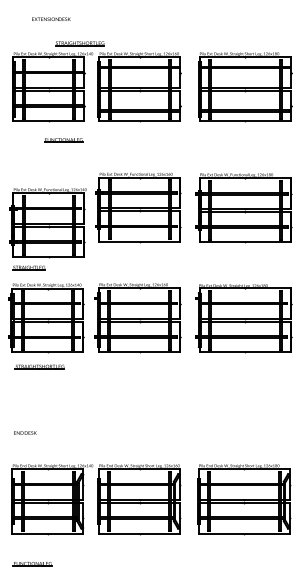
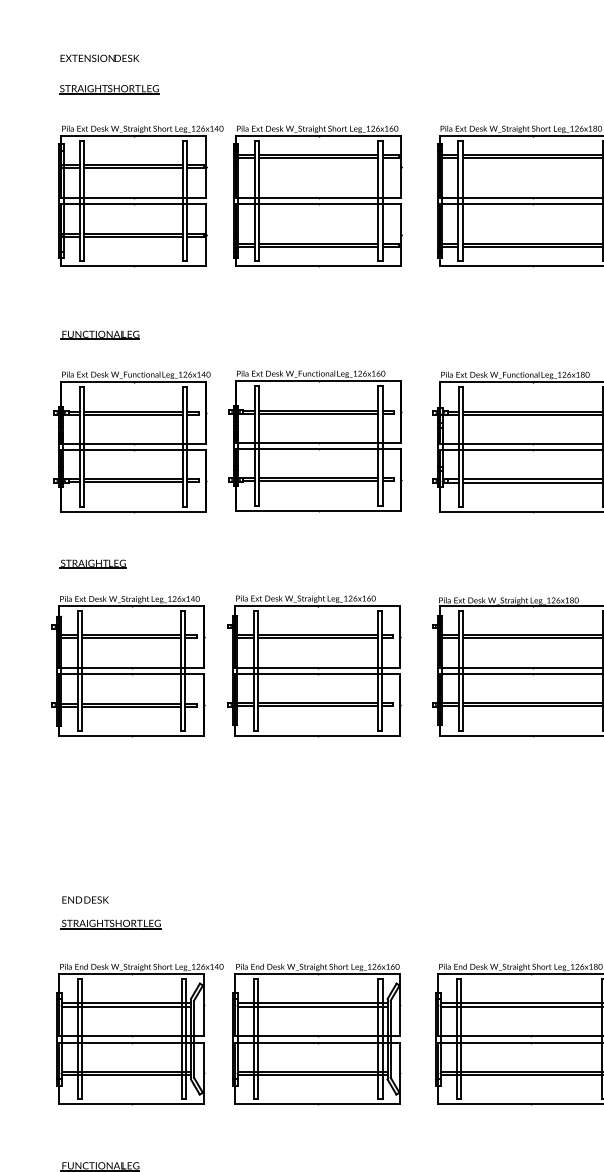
text: (51, 18) -> (100, 56), moved
part: (79, 43) -> (108, 89), moved
line: (63, 140) -> (100, 335), moved
part: (47, 223) -> (130, 443), moved
part: (39, 366) -> (110, 923), moved

